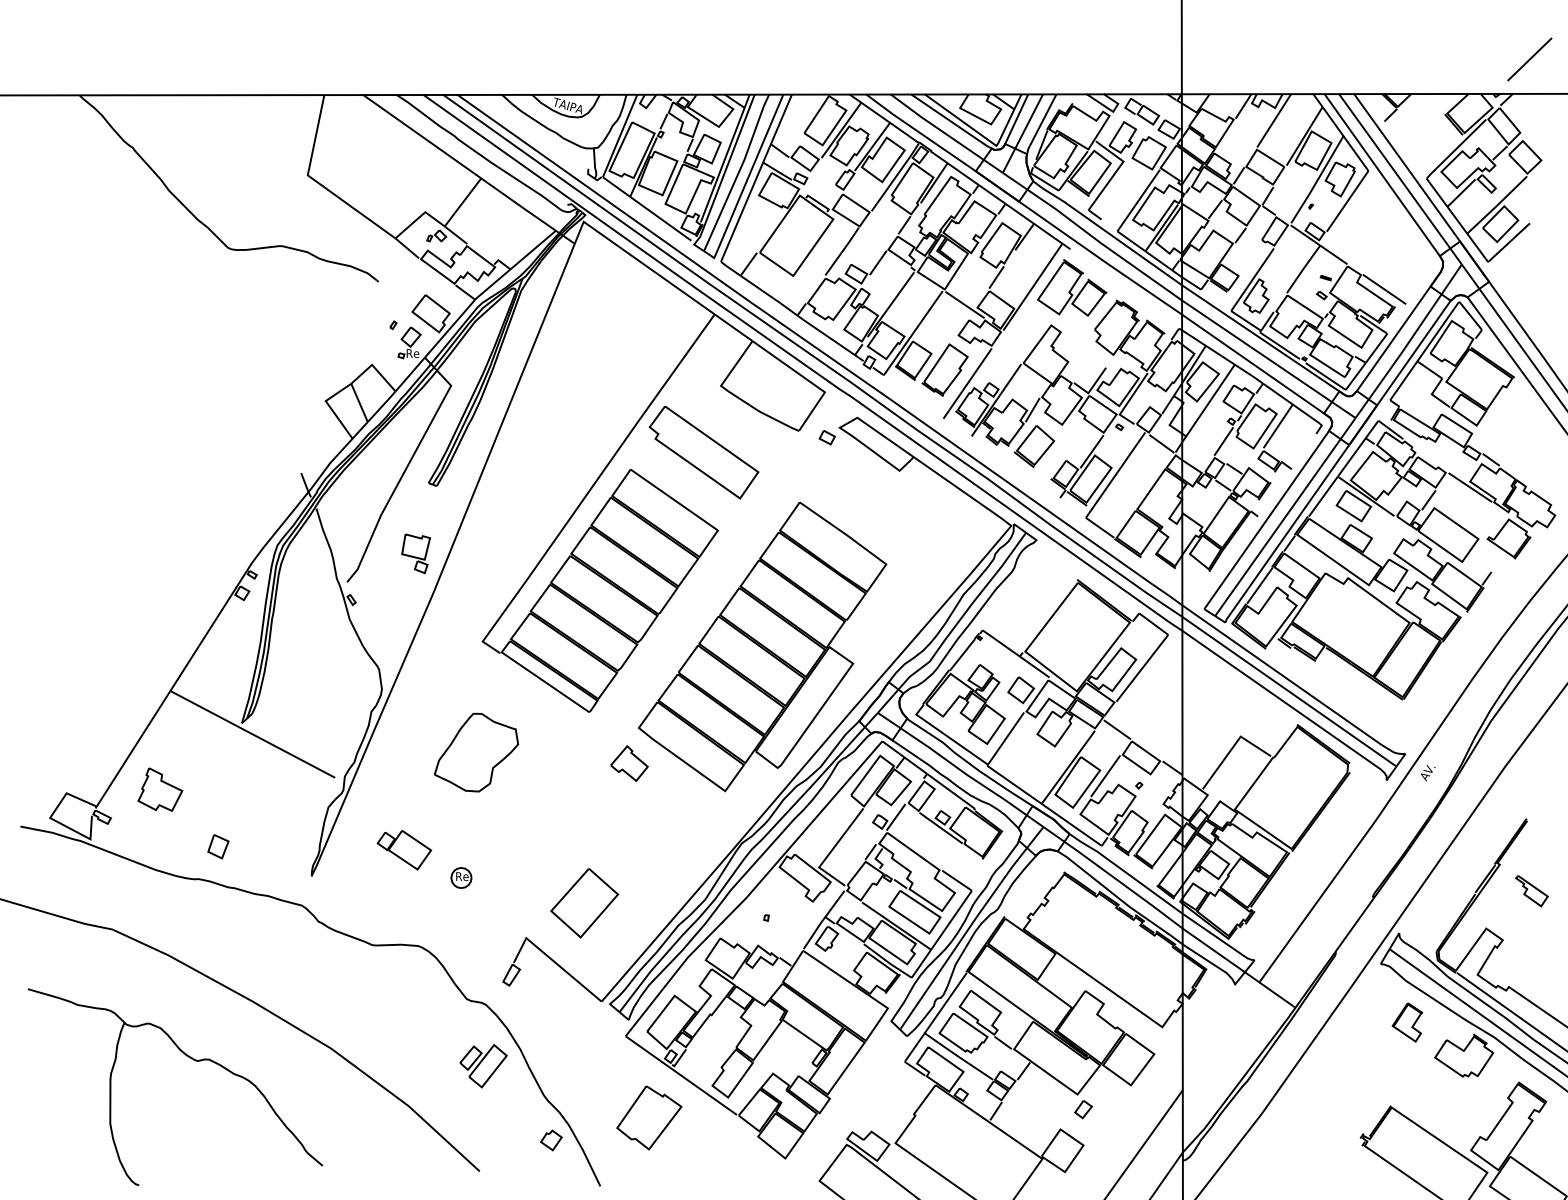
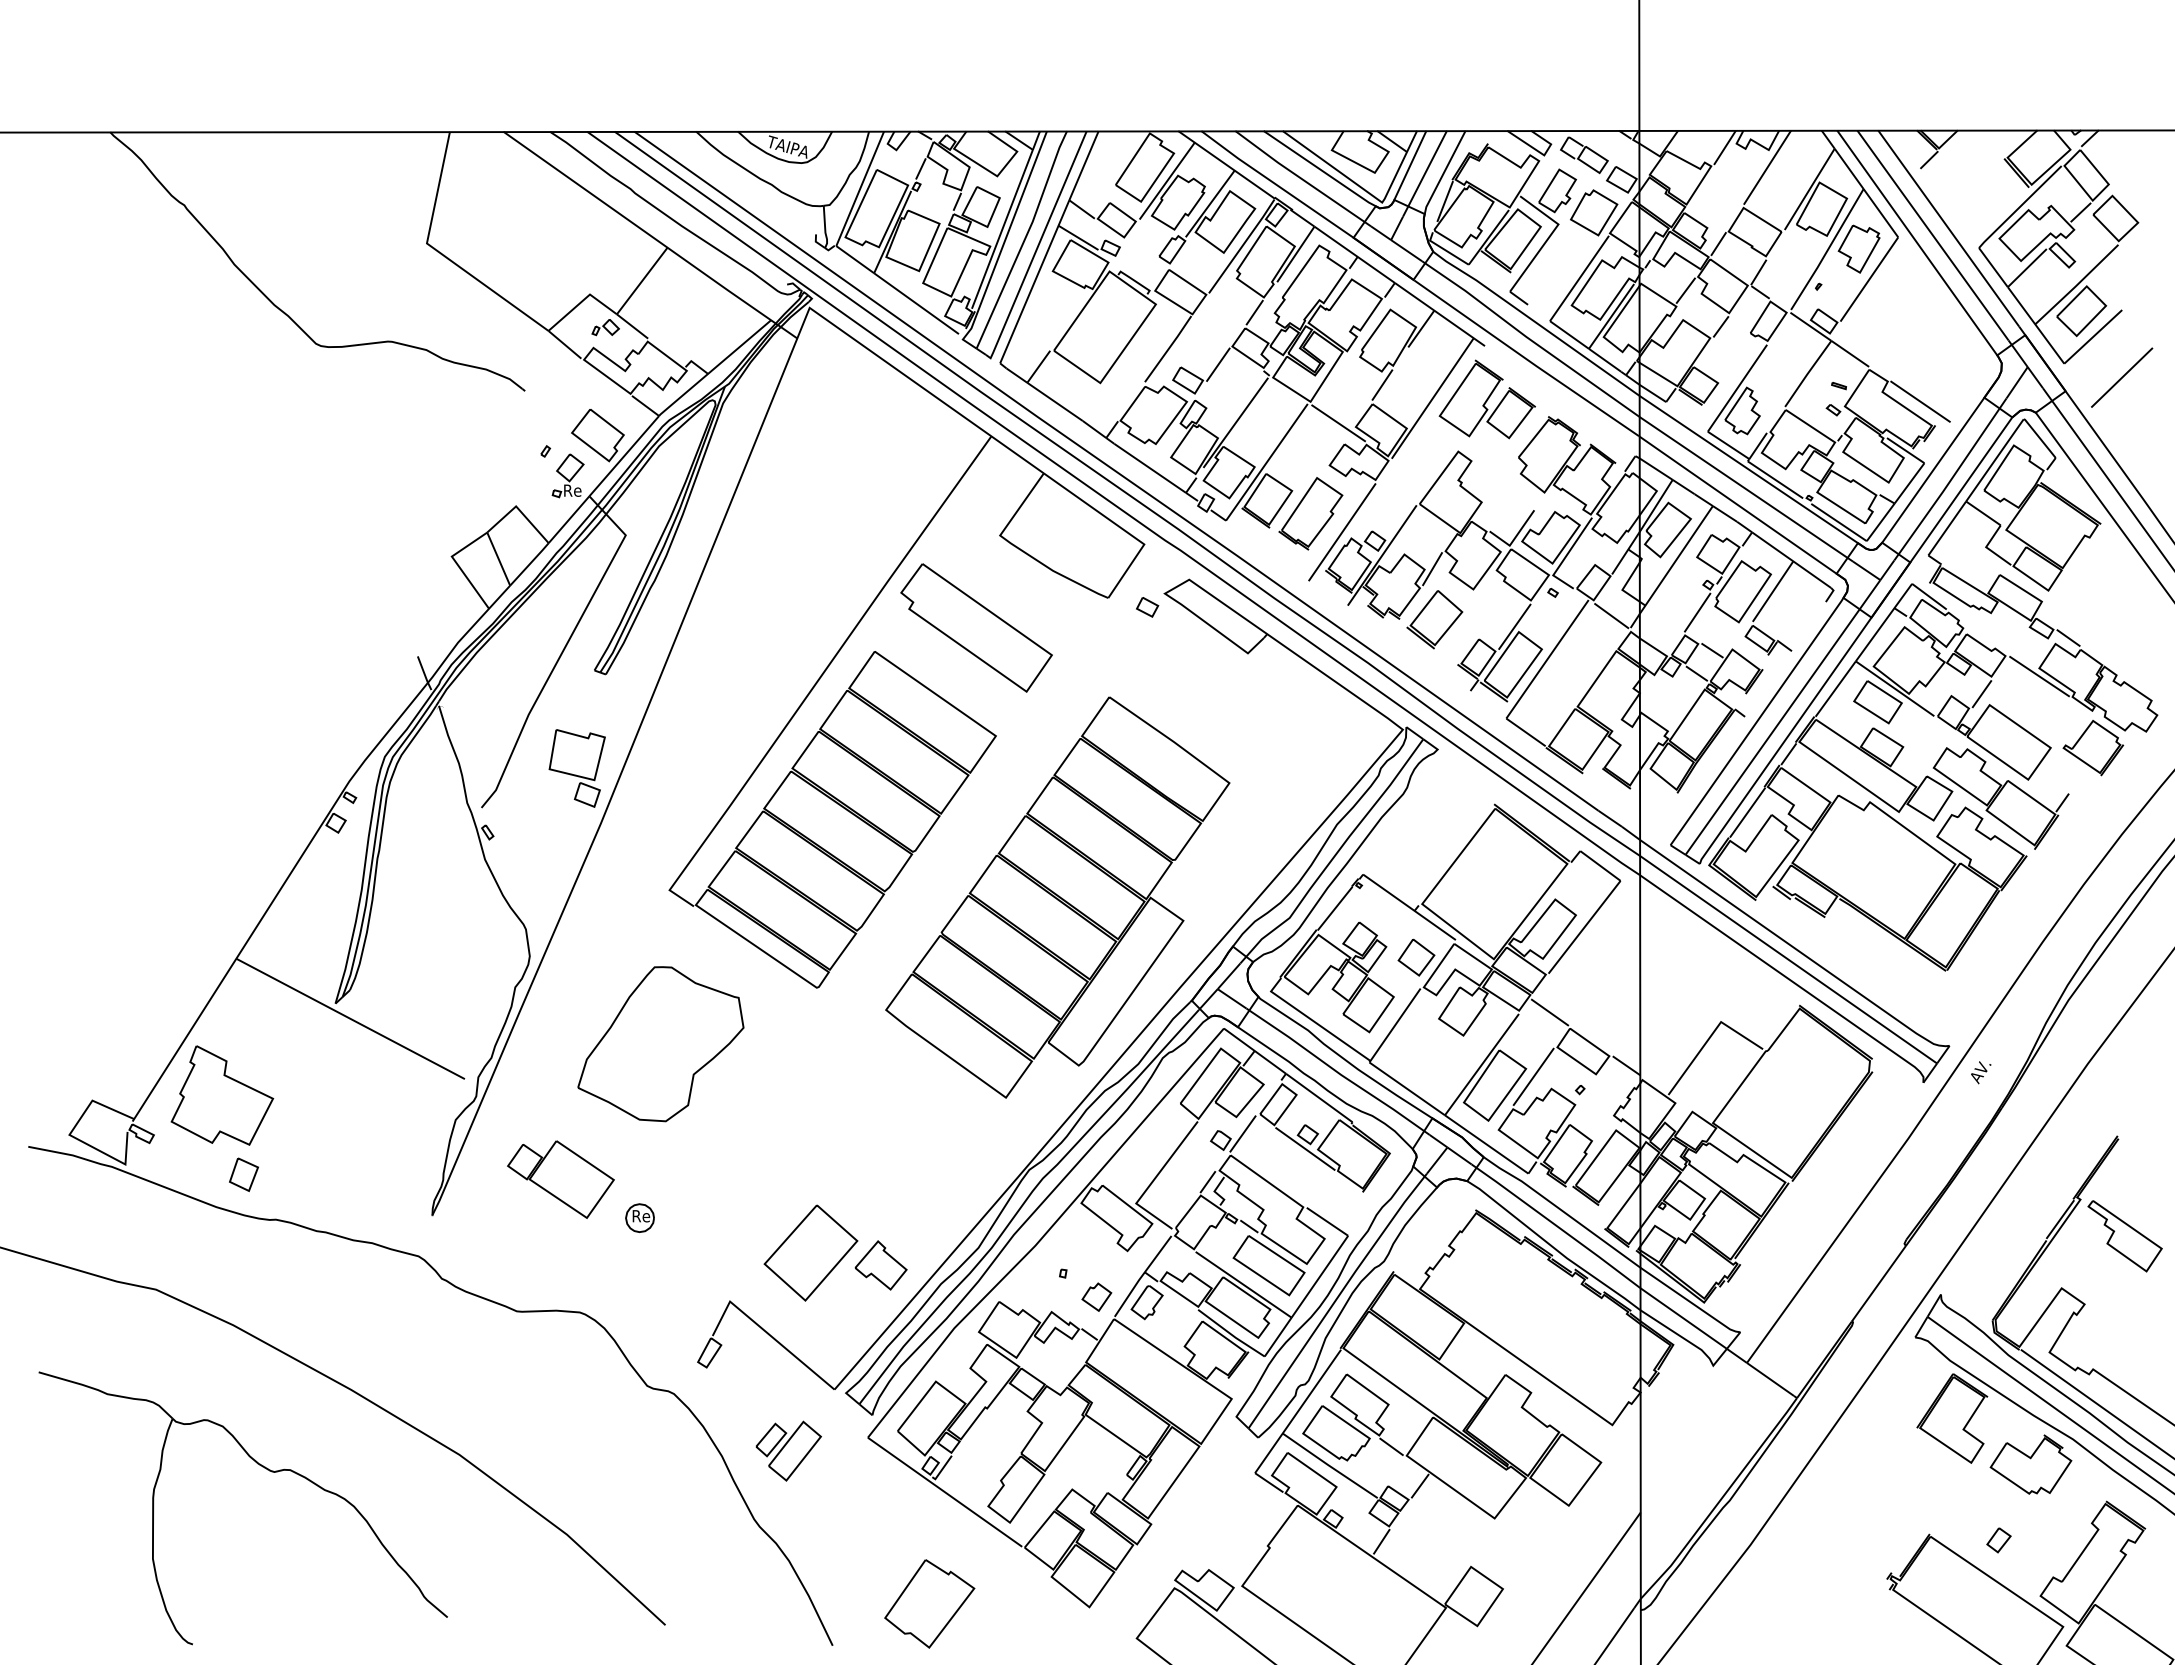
line: (1530, 59) -> (2122, 377), moved
part: (415, 553) -> (576, 768), size x1.43
part: (476, 752) -> (660, 1044), size x1.43
part: (629, 763) -> (880, 1265), moved
part: (160, 789) -> (222, 1095), size x1.67
part: (218, 846) -> (243, 1174), moved
part: (404, 850) -> (560, 1179), size x1.43
part: (1531, 891) -> (2124, 1236), size x1.67
part: (1407, 1022) -> (1952, 1418), size x1.67
part: (483, 1065) -> (788, 1450), moved
part: (1083, 1109) -> (1998, 1540), moved
part: (649, 1117) -> (929, 1603), moved
part: (551, 1139) -> (1096, 1296), moved

